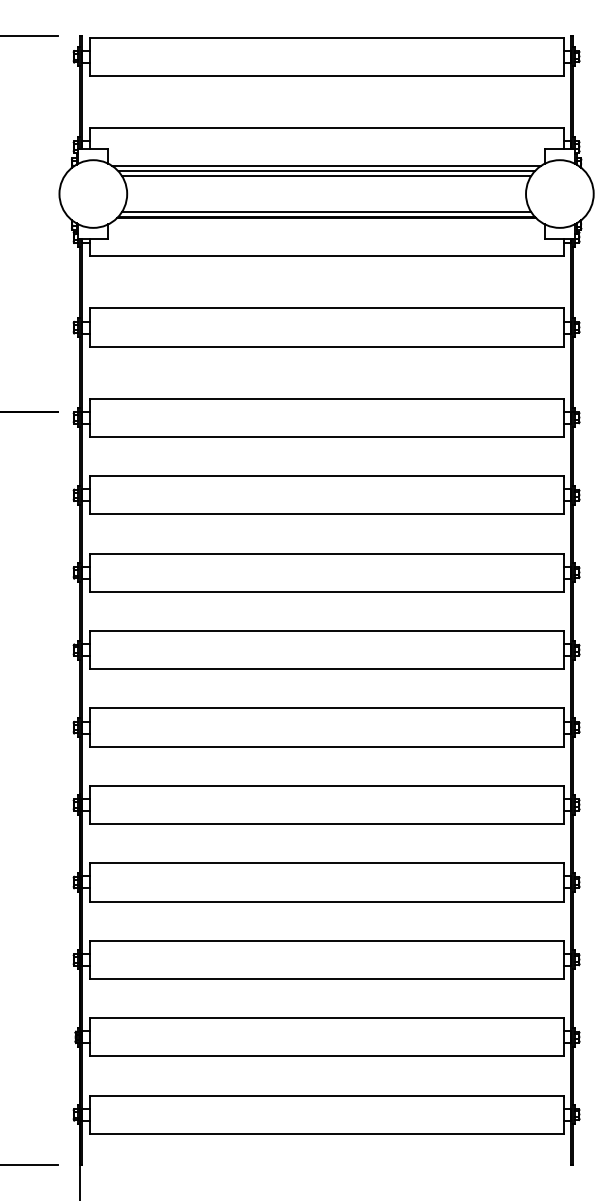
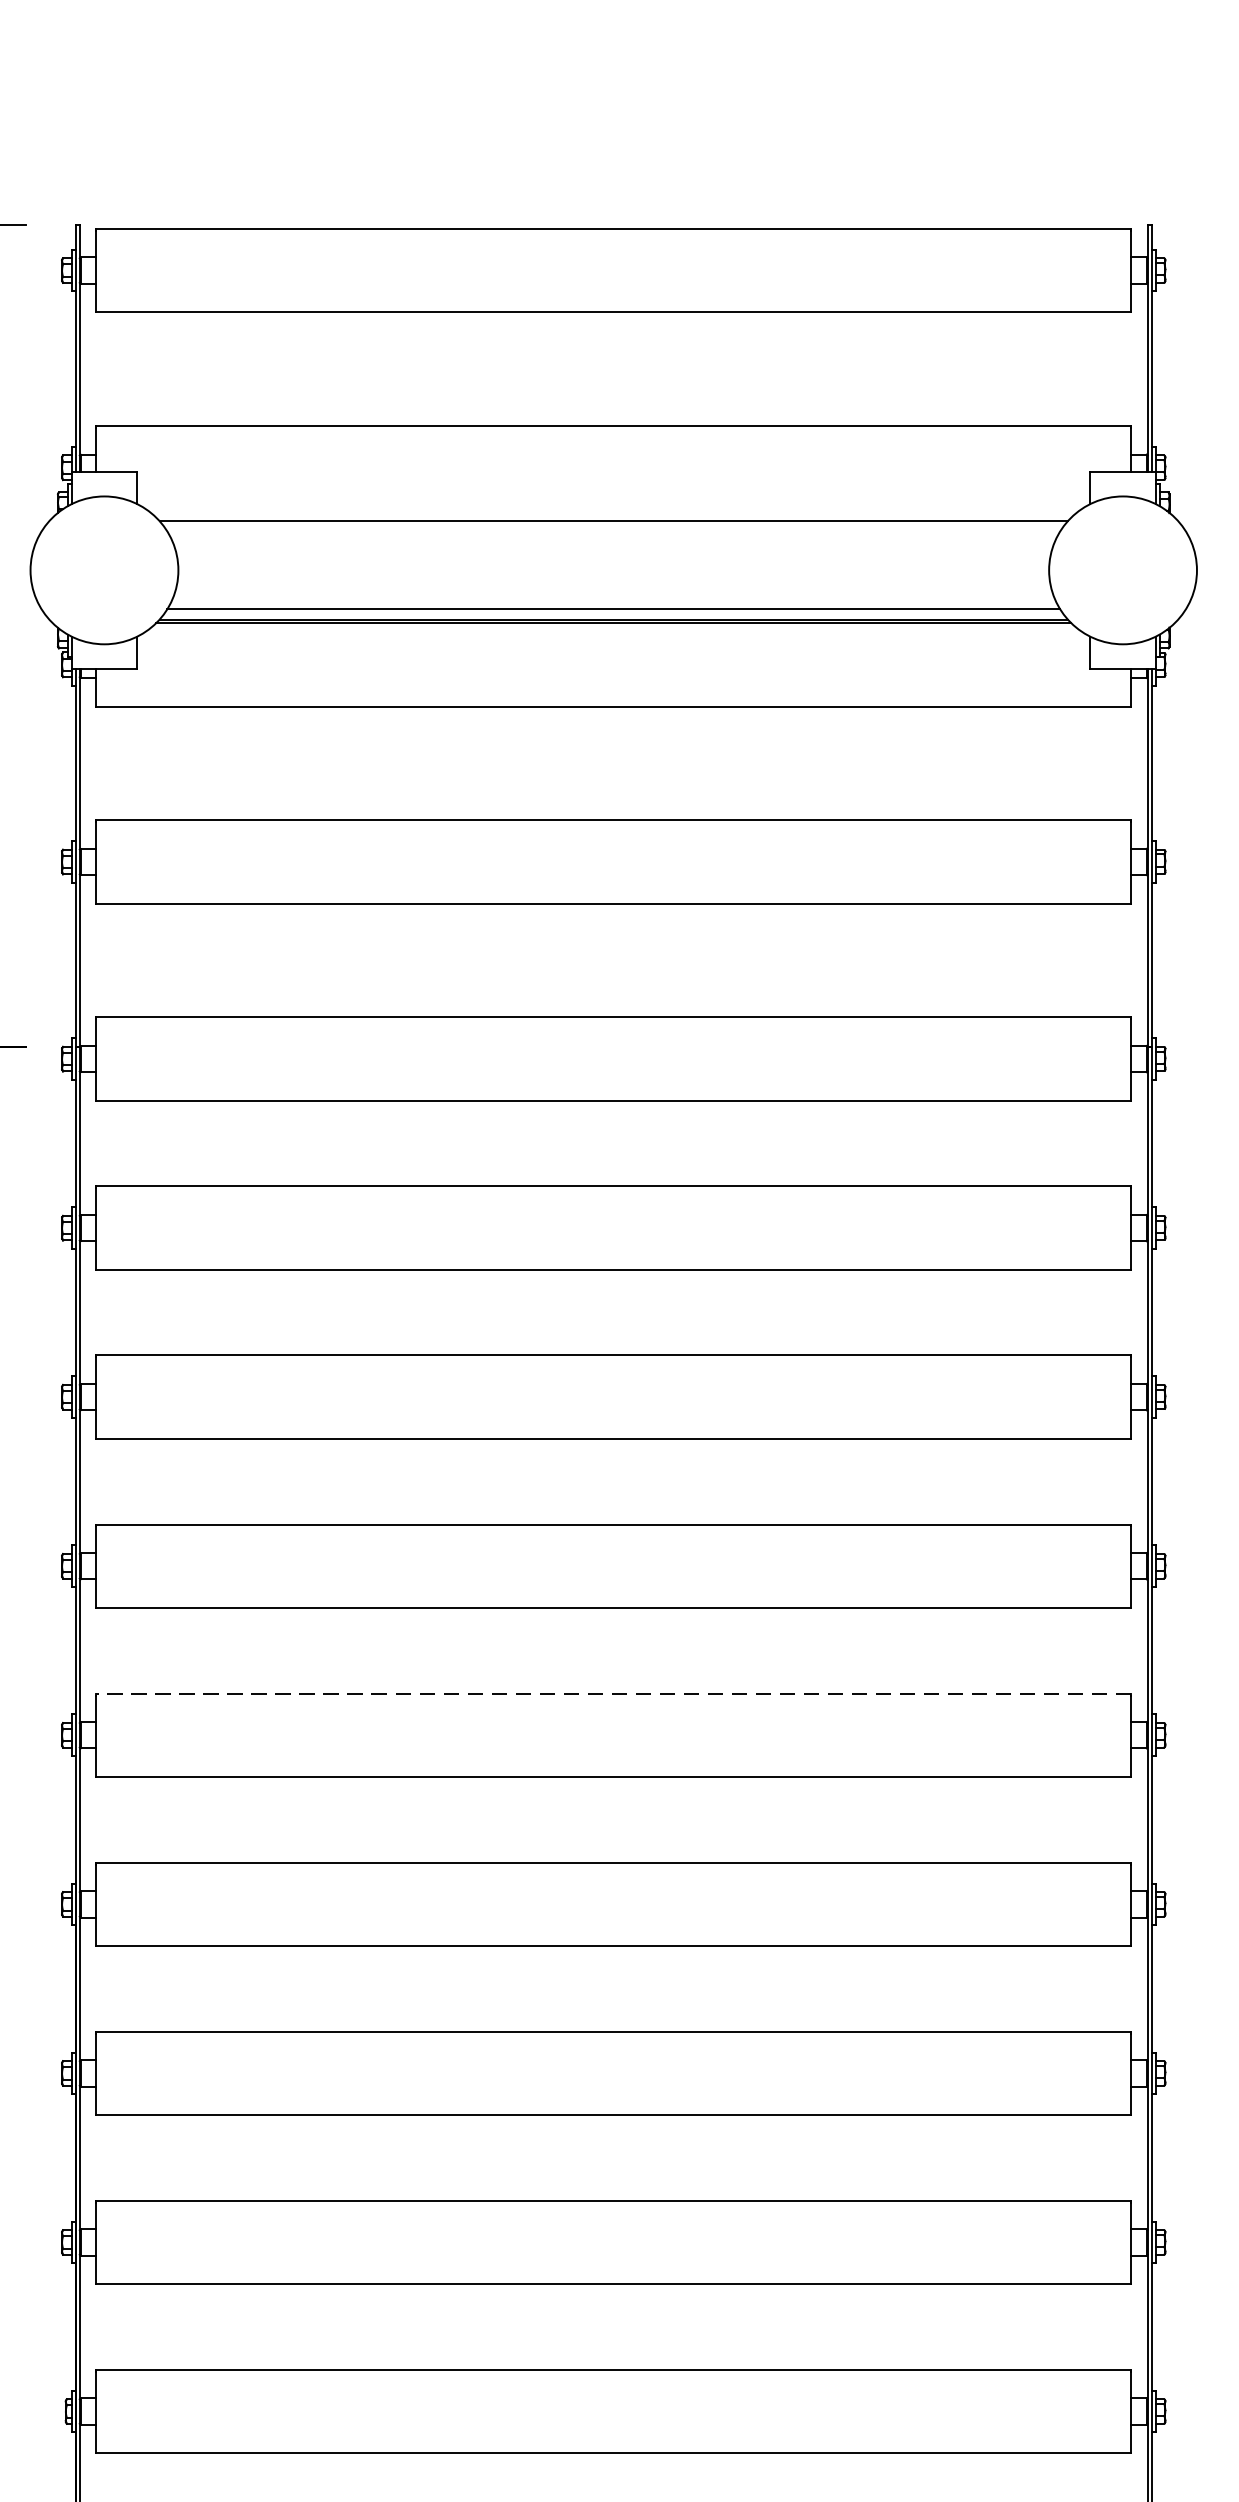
line: (326, 166) -> (613, 510), removed
line: (326, 176) -> (613, 532), removed
line: (326, 708) -> (613, 1693), solid -> dashed

